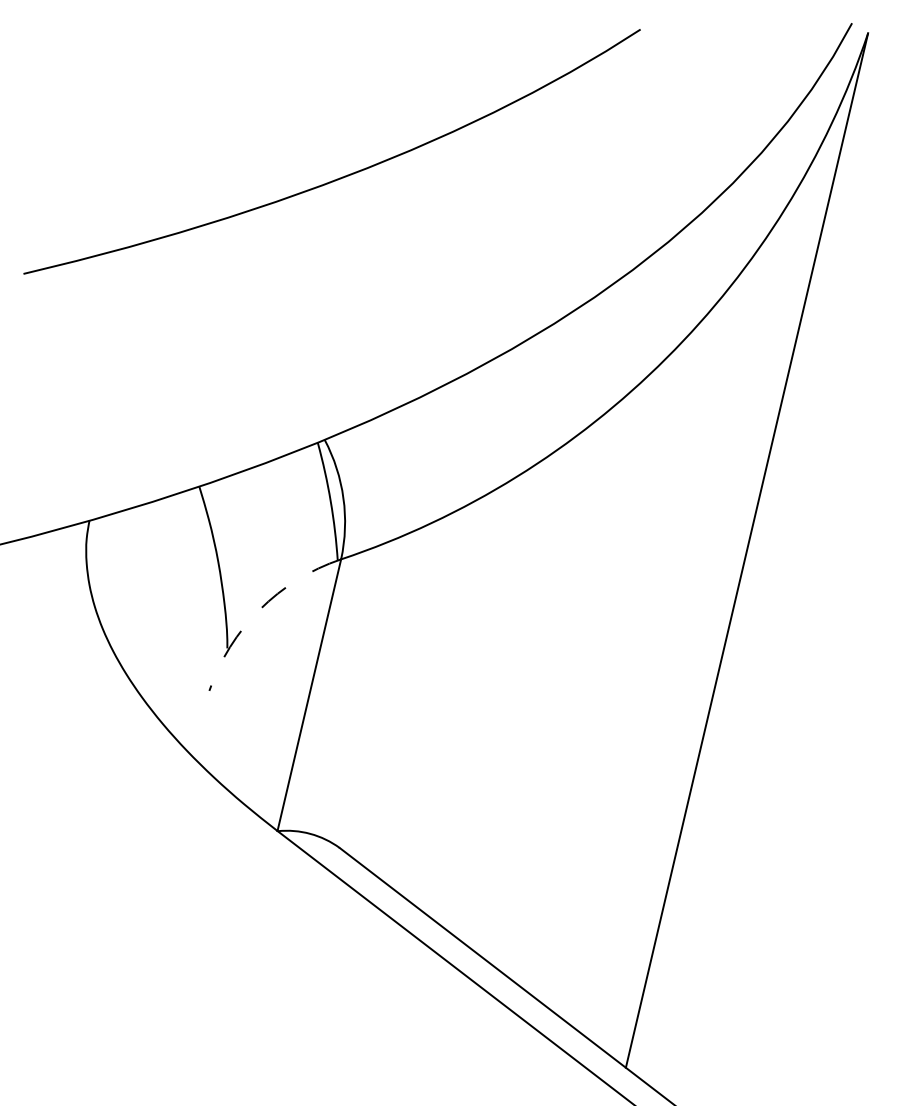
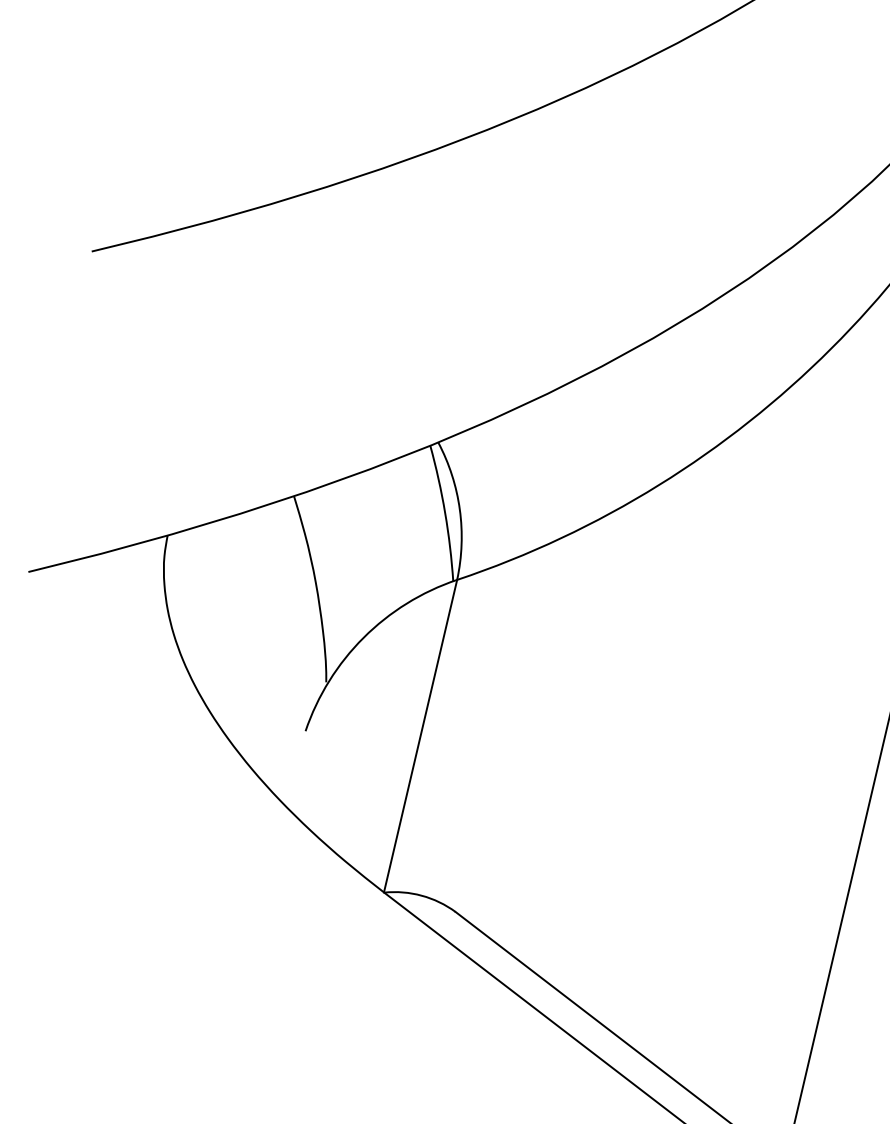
arc: (259, 609) -> (363, 637), dashed -> solid

